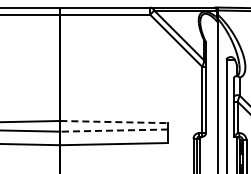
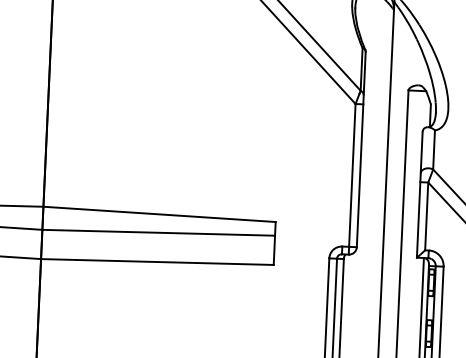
line: (114, 122) -> (160, 215), dashed -> solid
line: (114, 130) -> (159, 232), dashed -> solid

